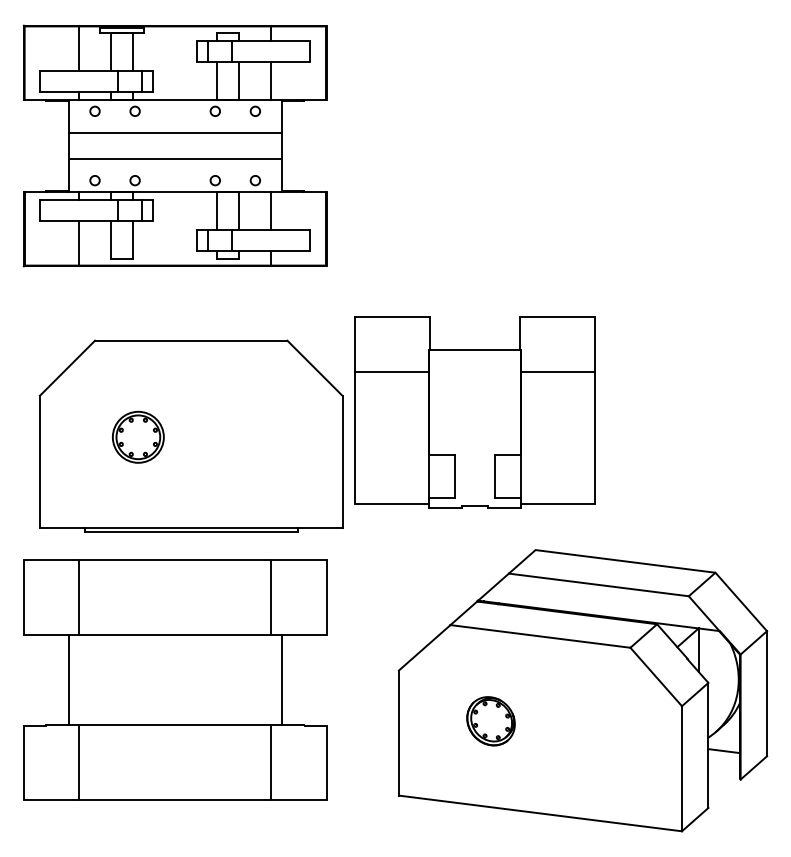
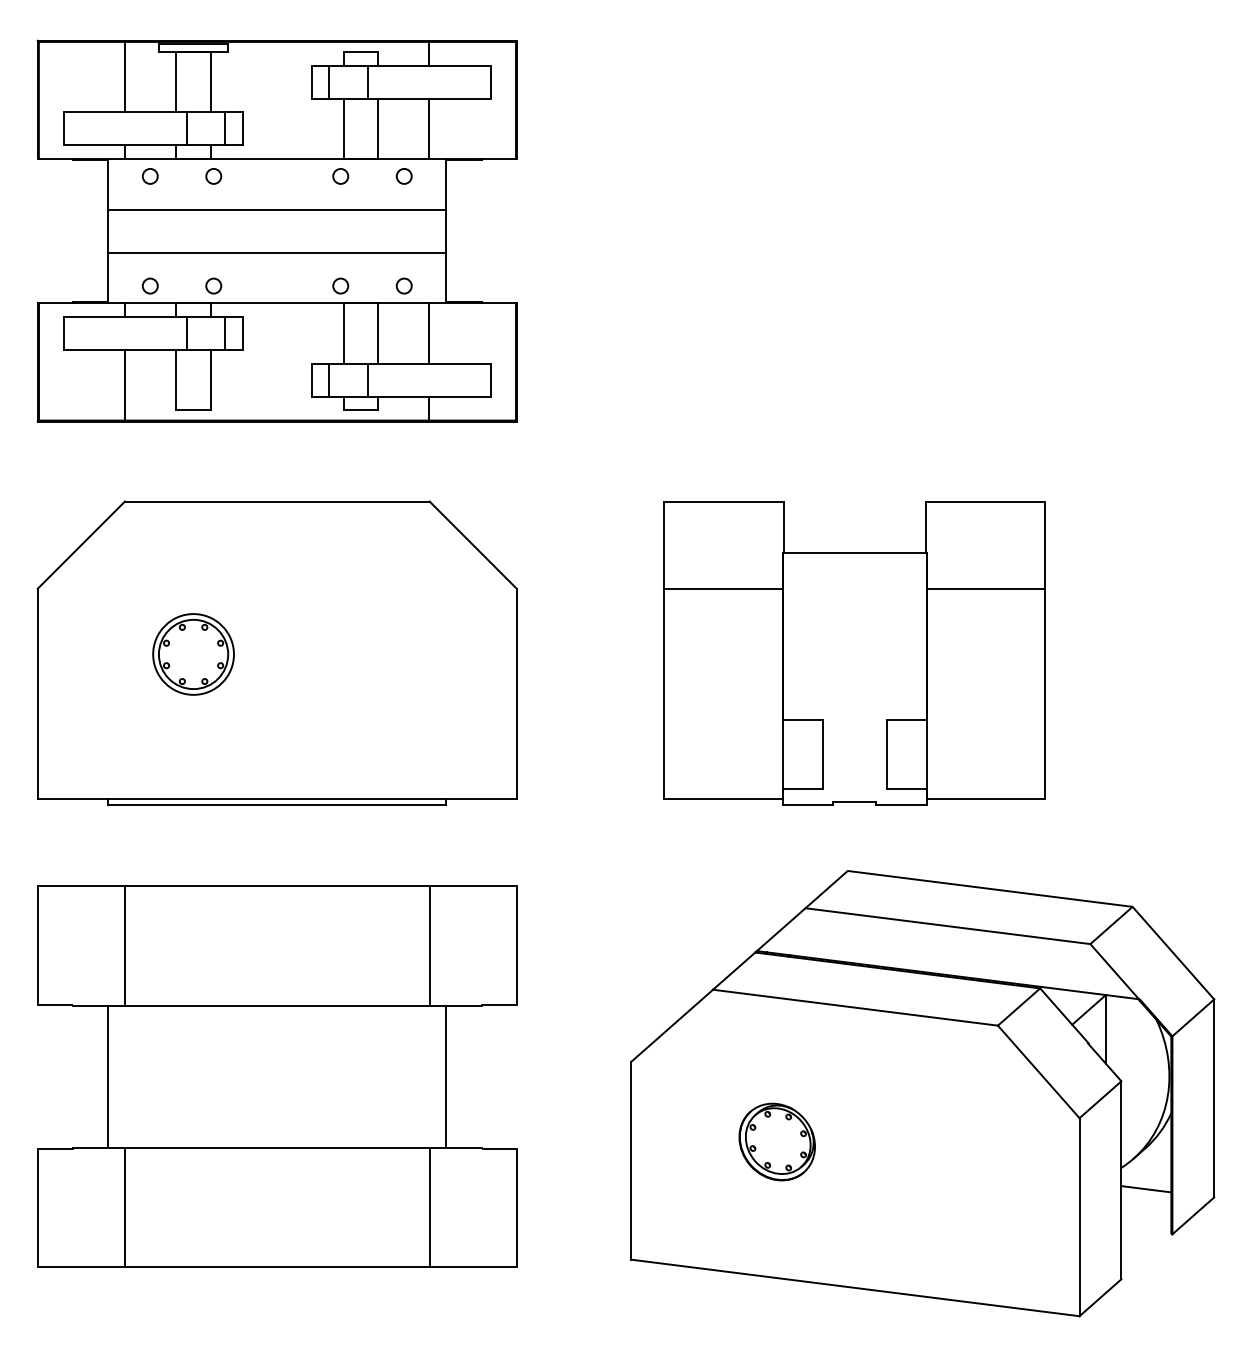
part: (474, 412) -> (853, 653), moved
part: (190, 435) -> (276, 651), moved

